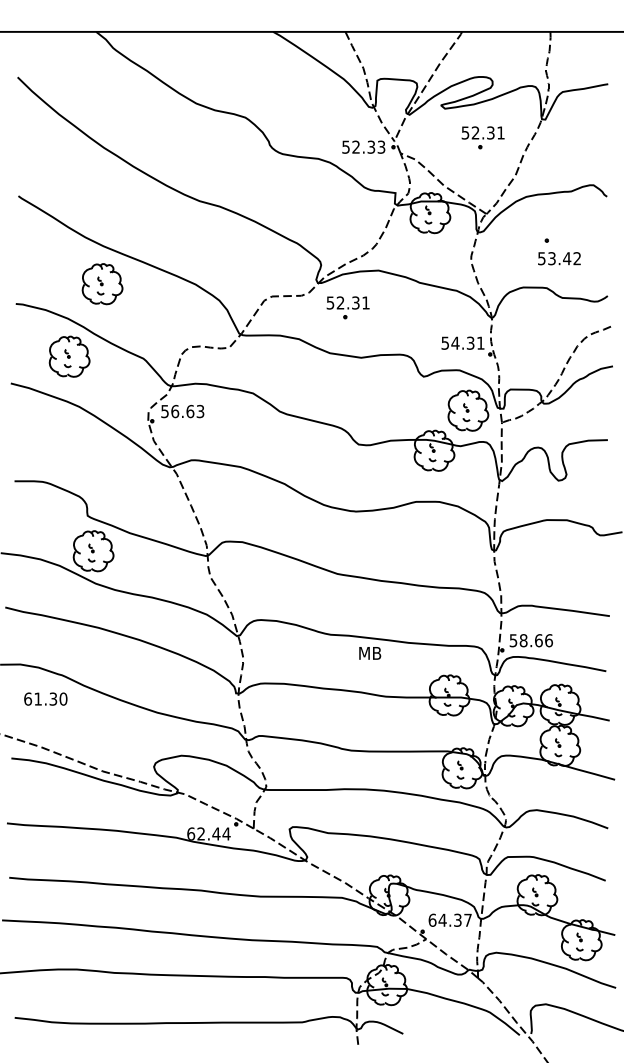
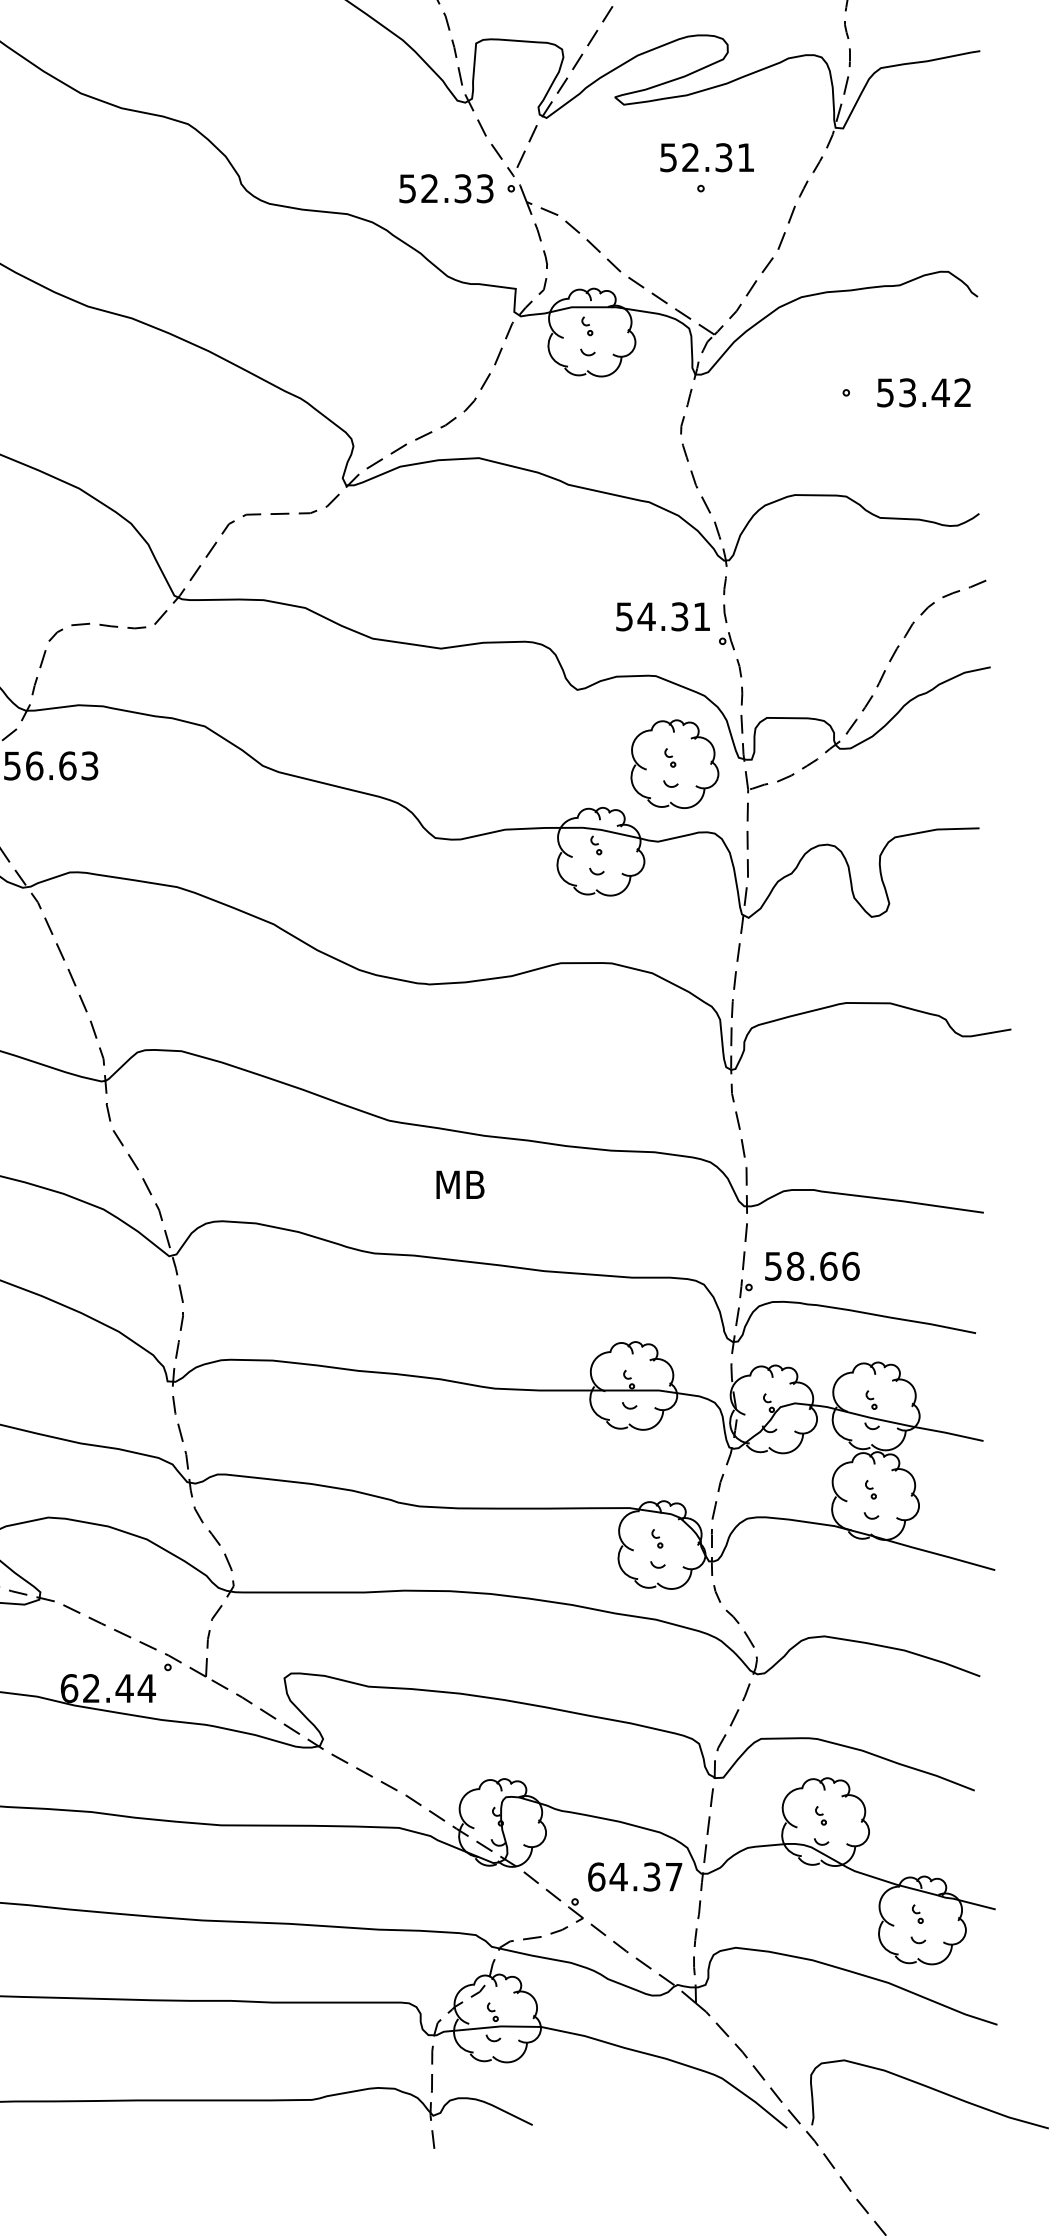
text: (559, 258) -> (924, 392), moved
part: (347, 307) -> (410, 538), removed
text: (370, 653) -> (461, 1185), moved

